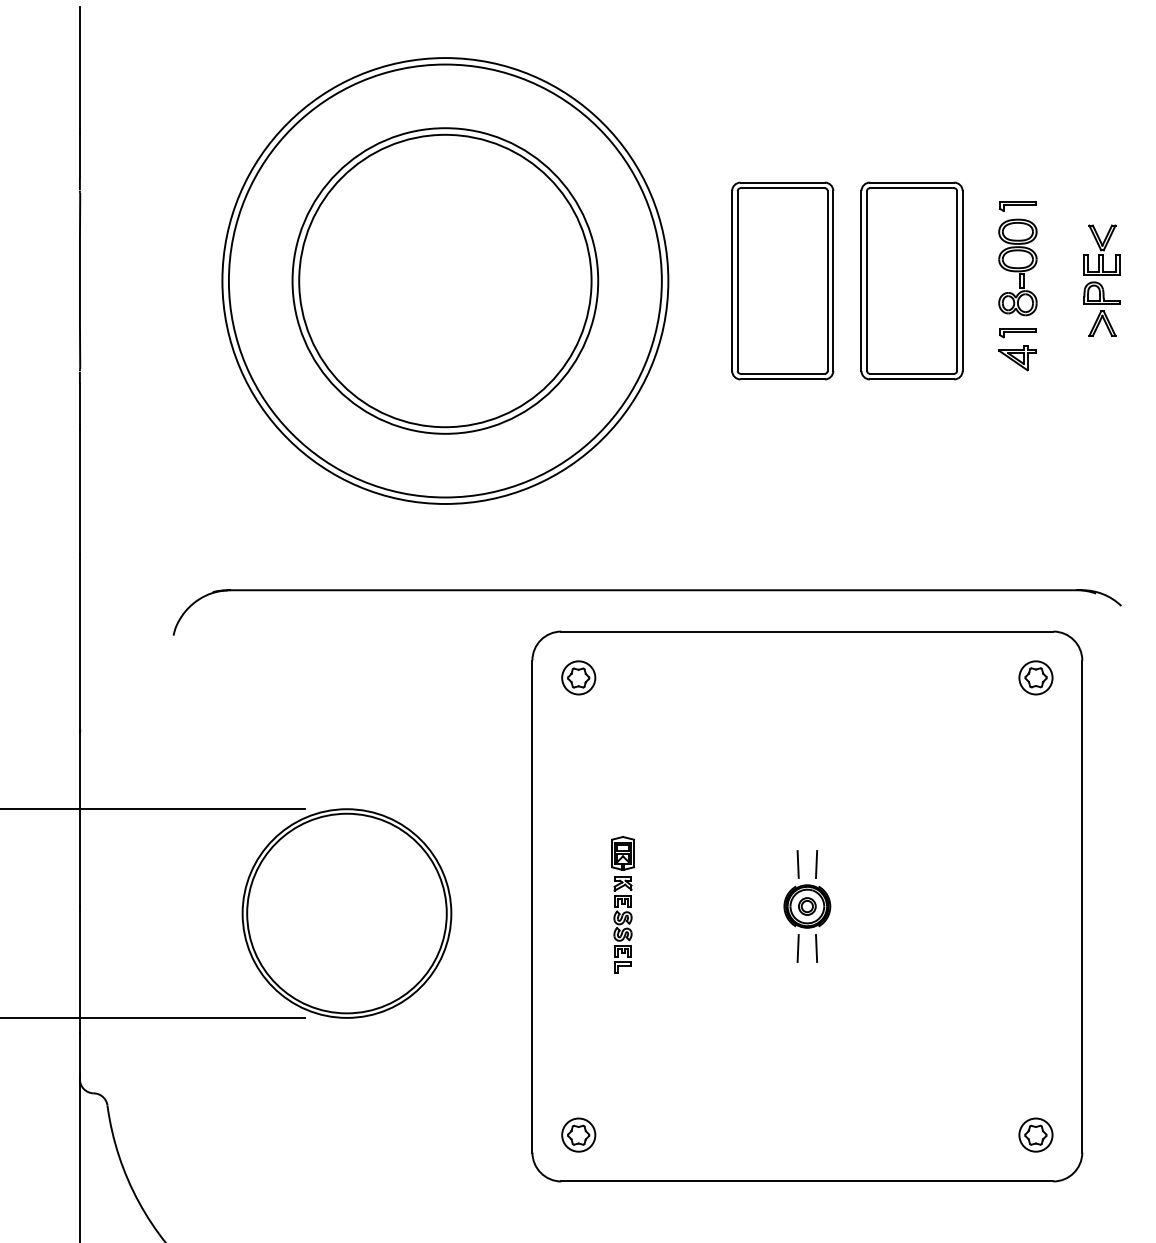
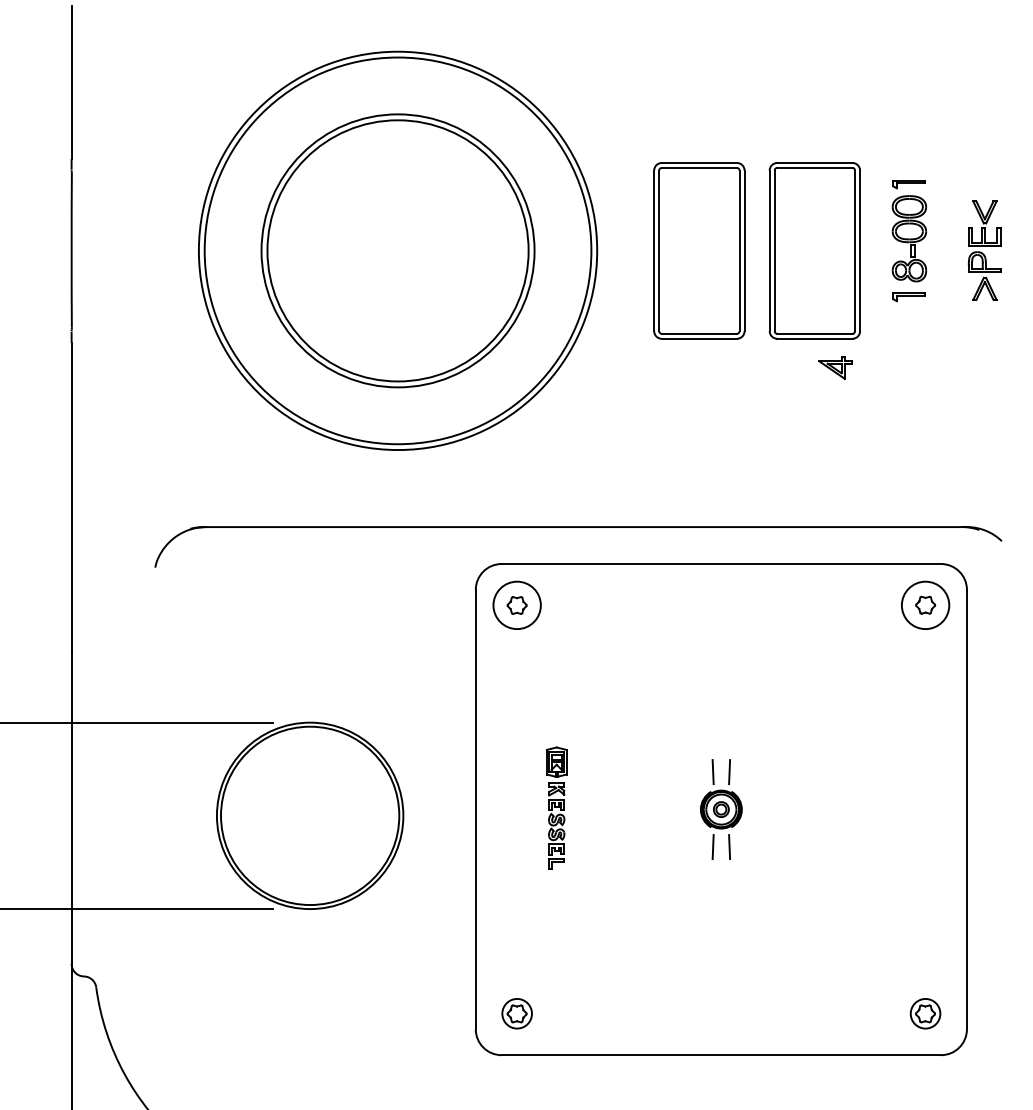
part: (1017, 358) -> (835, 368), moved
circle: (578, 677) -> (516, 605), size x1.6
circle: (1035, 677) -> (925, 605), size x1.6

